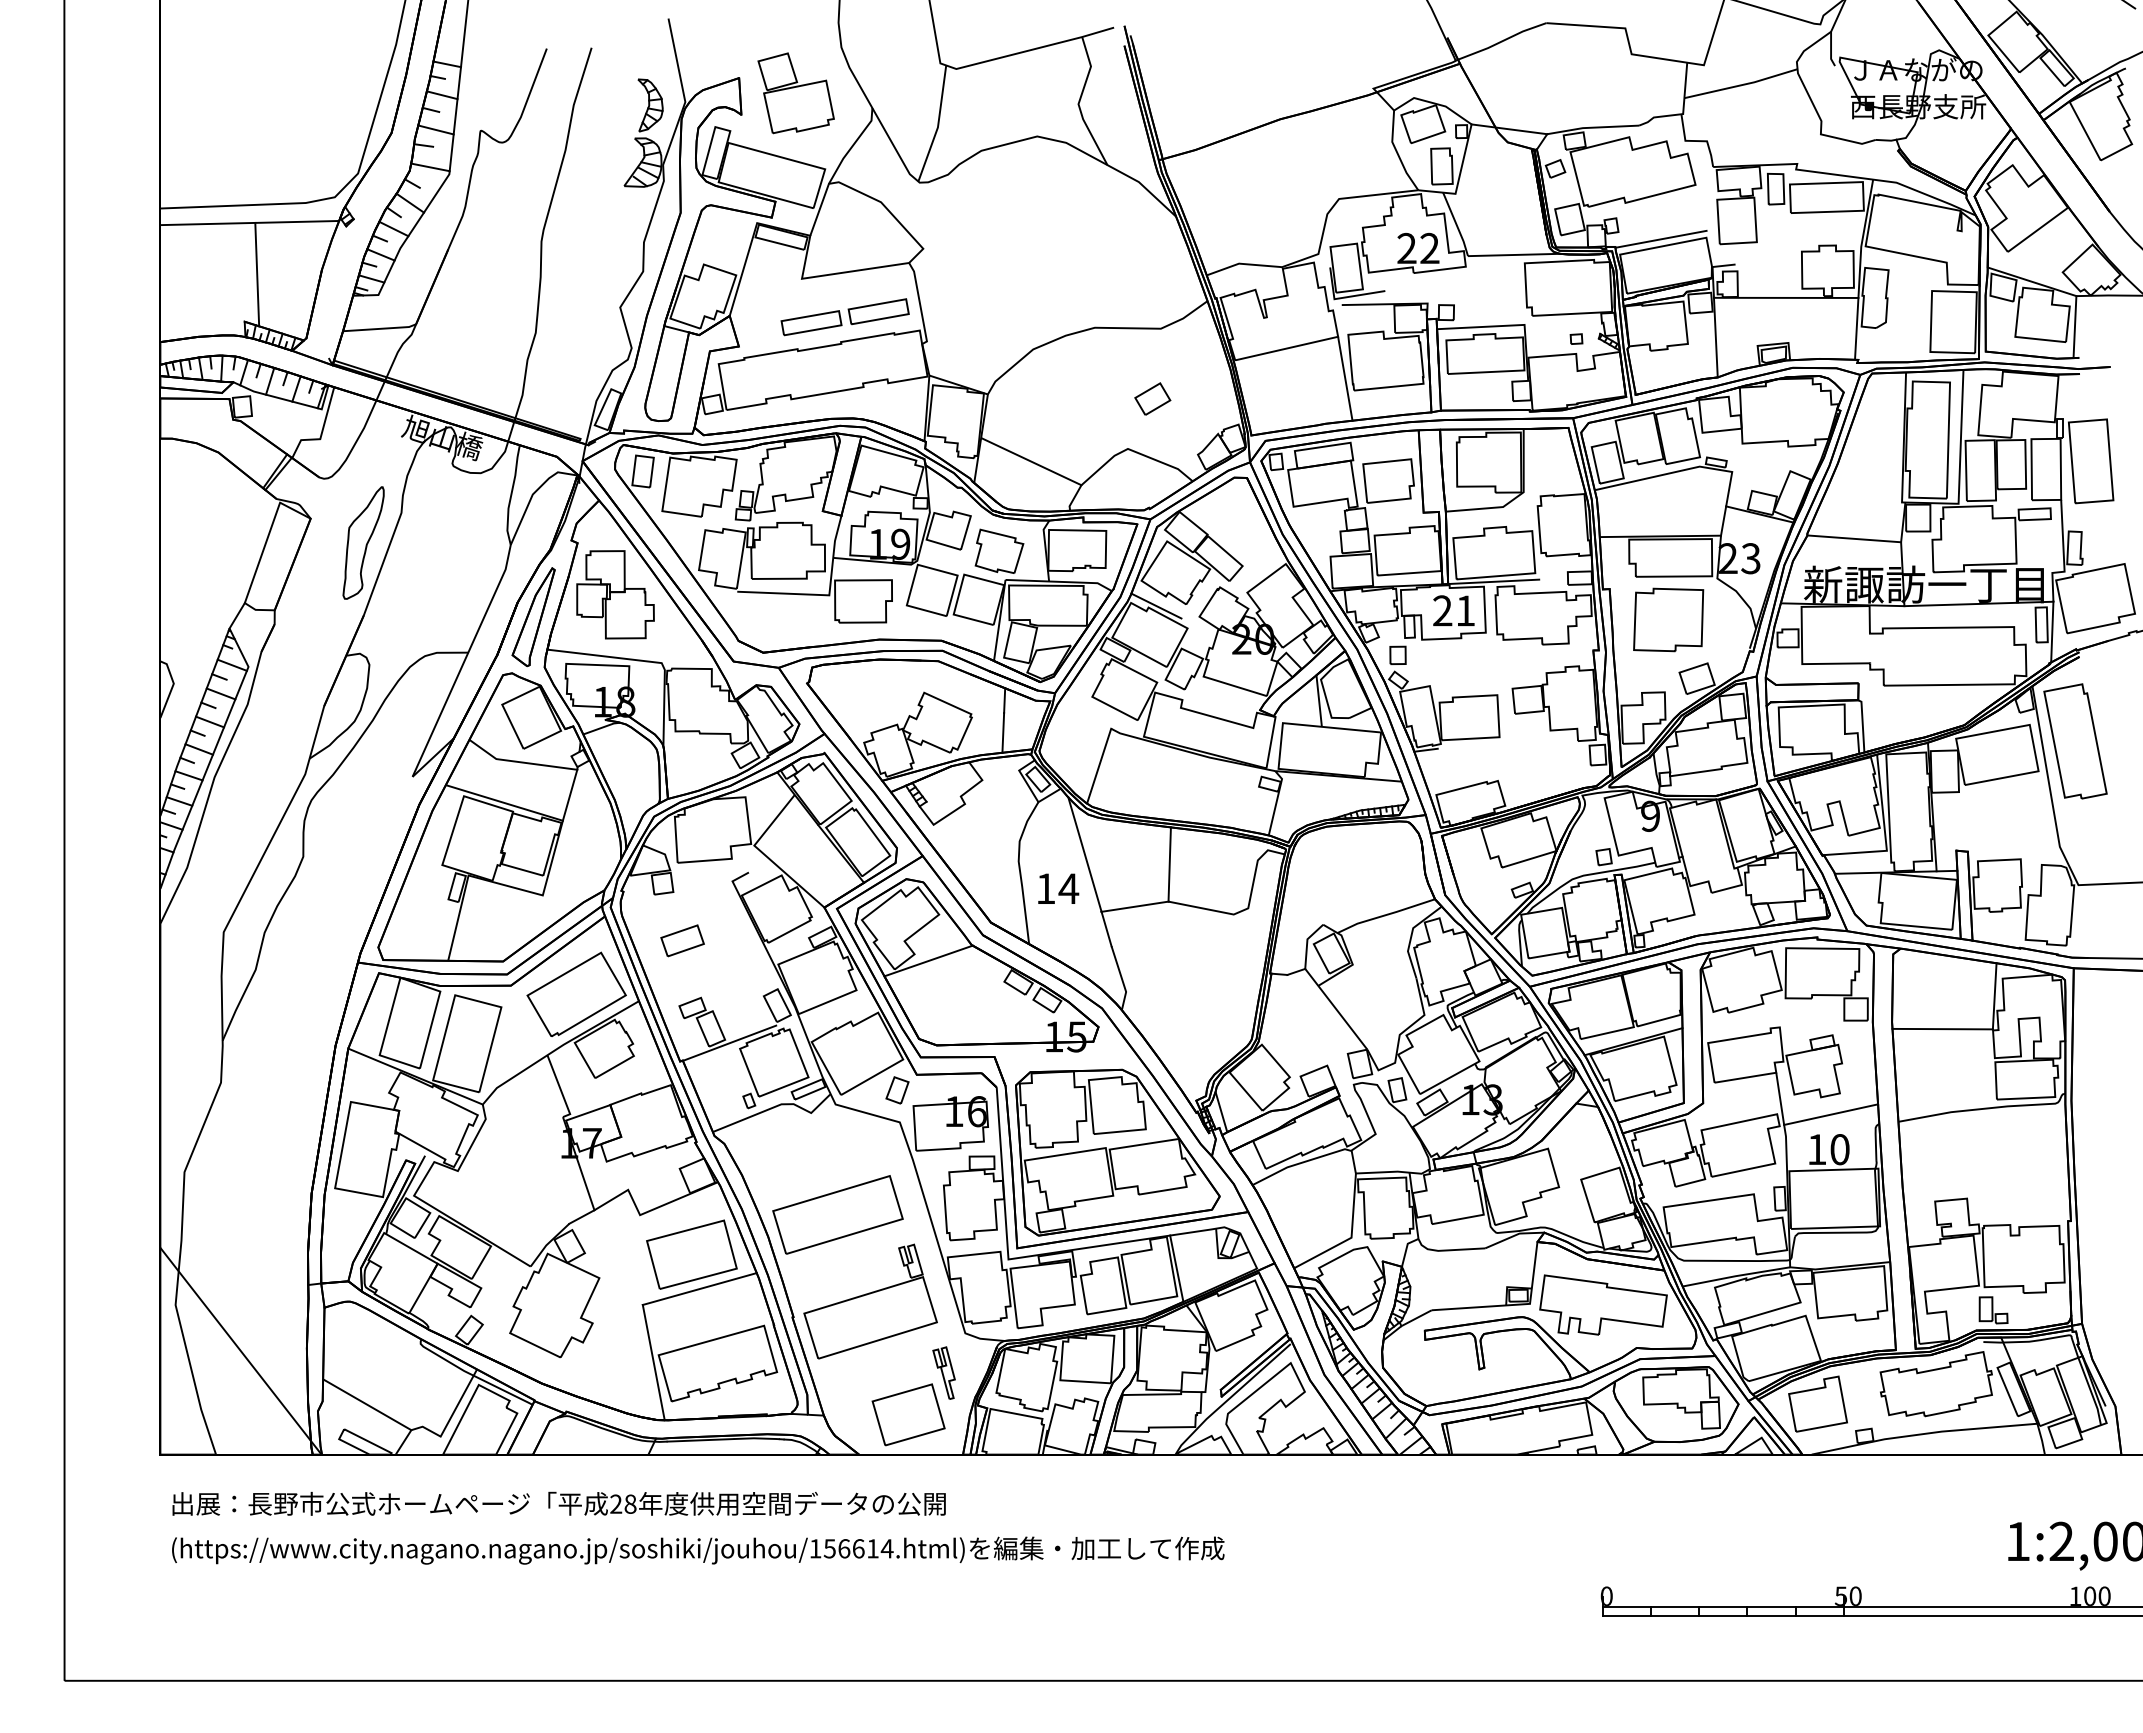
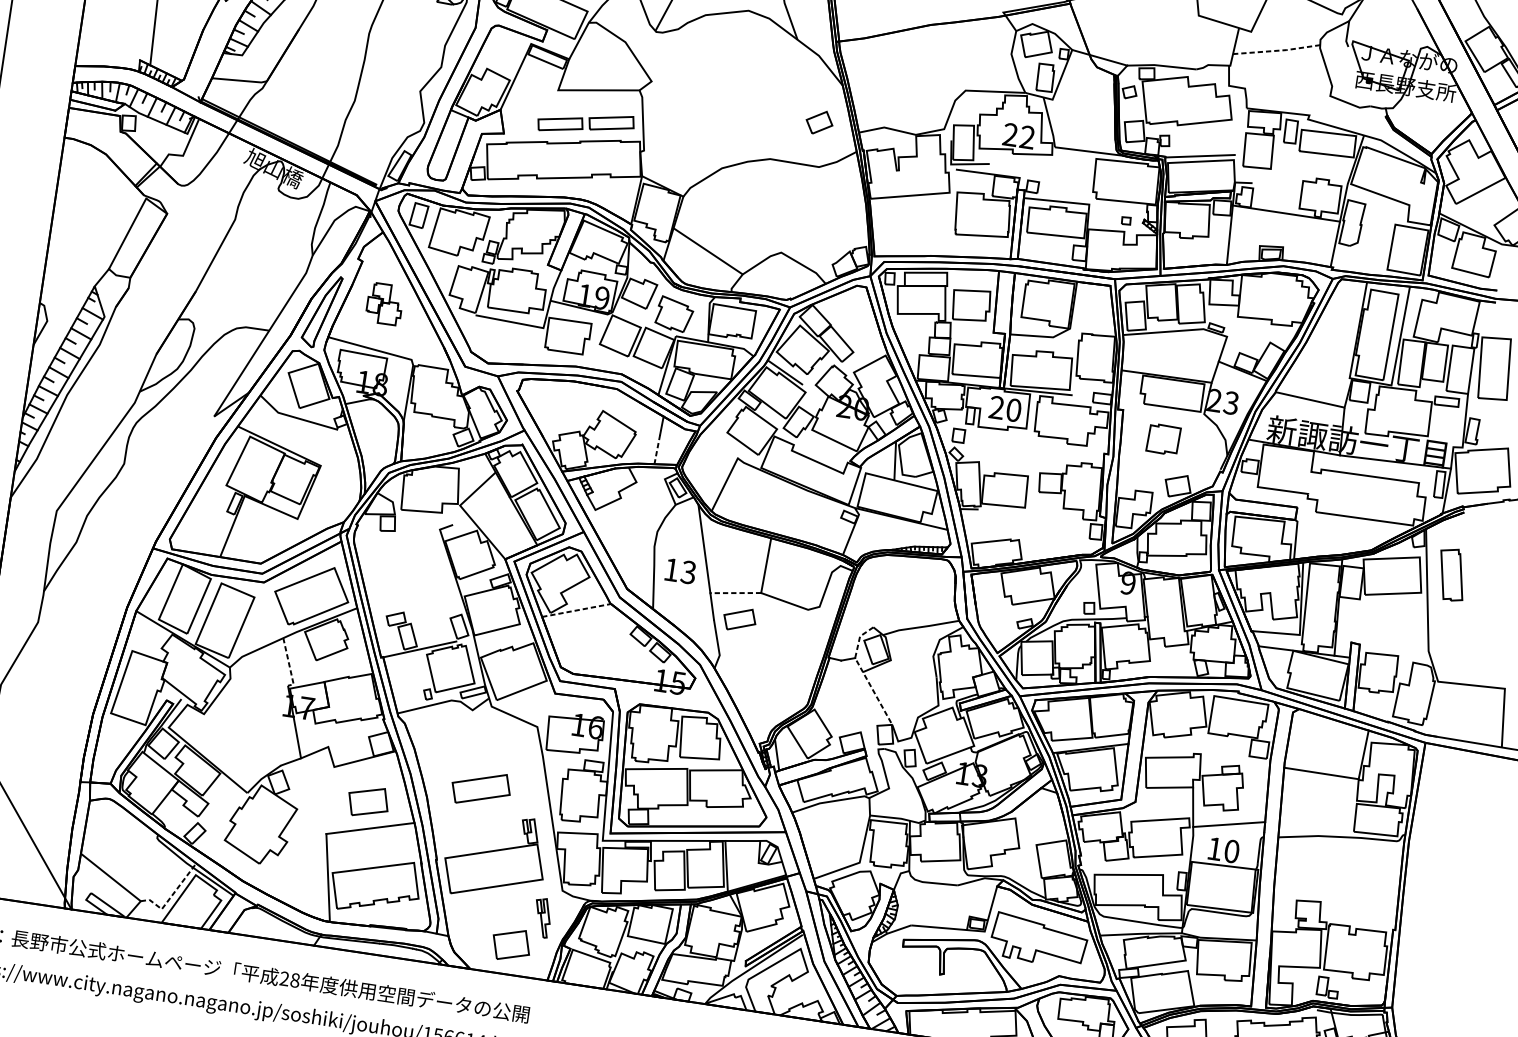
line: (1742, 84) -> (1277, 50), solid -> dashed
line: (2074, 327) -> (1497, 267), removed
line: (1345, 378) -> (950, 224), removed
part: (1152, 398) -> (819, 122), moved
part: (363, 542) -> (203, 237), removed
part: (615, 594) -> (384, 303), size x0.6
text: (1465, 610) -> (1013, 409), 21 -> 20
part: (1668, 619) -> (1163, 439), size x0.6
line: (1003, 732) -> (657, 449), solid -> dashed
part: (2075, 741) -> (1451, 574), size x0.6
line: (569, 794) -> (328, 447), removed
text: (1068, 888) -> (688, 572), 14 -> 13
line: (1135, 906) -> (736, 592), solid -> dashed
part: (682, 940) -> (739, 619), moved
line: (928, 961) -> (576, 610), solid -> dashed
line: (1319, 987) -> (863, 673), solid -> dashed
line: (560, 1089) -> (289, 664), solid -> dashed
part: (897, 1090) -> (539, 703), removed
part: (837, 1214) -> (480, 788), size x0.6
part: (691, 1254) -> (368, 801), size x0.6
part: (908, 1414) -> (511, 944), size x0.7
line: (450, 1418) -> (171, 896), solid -> dashed

